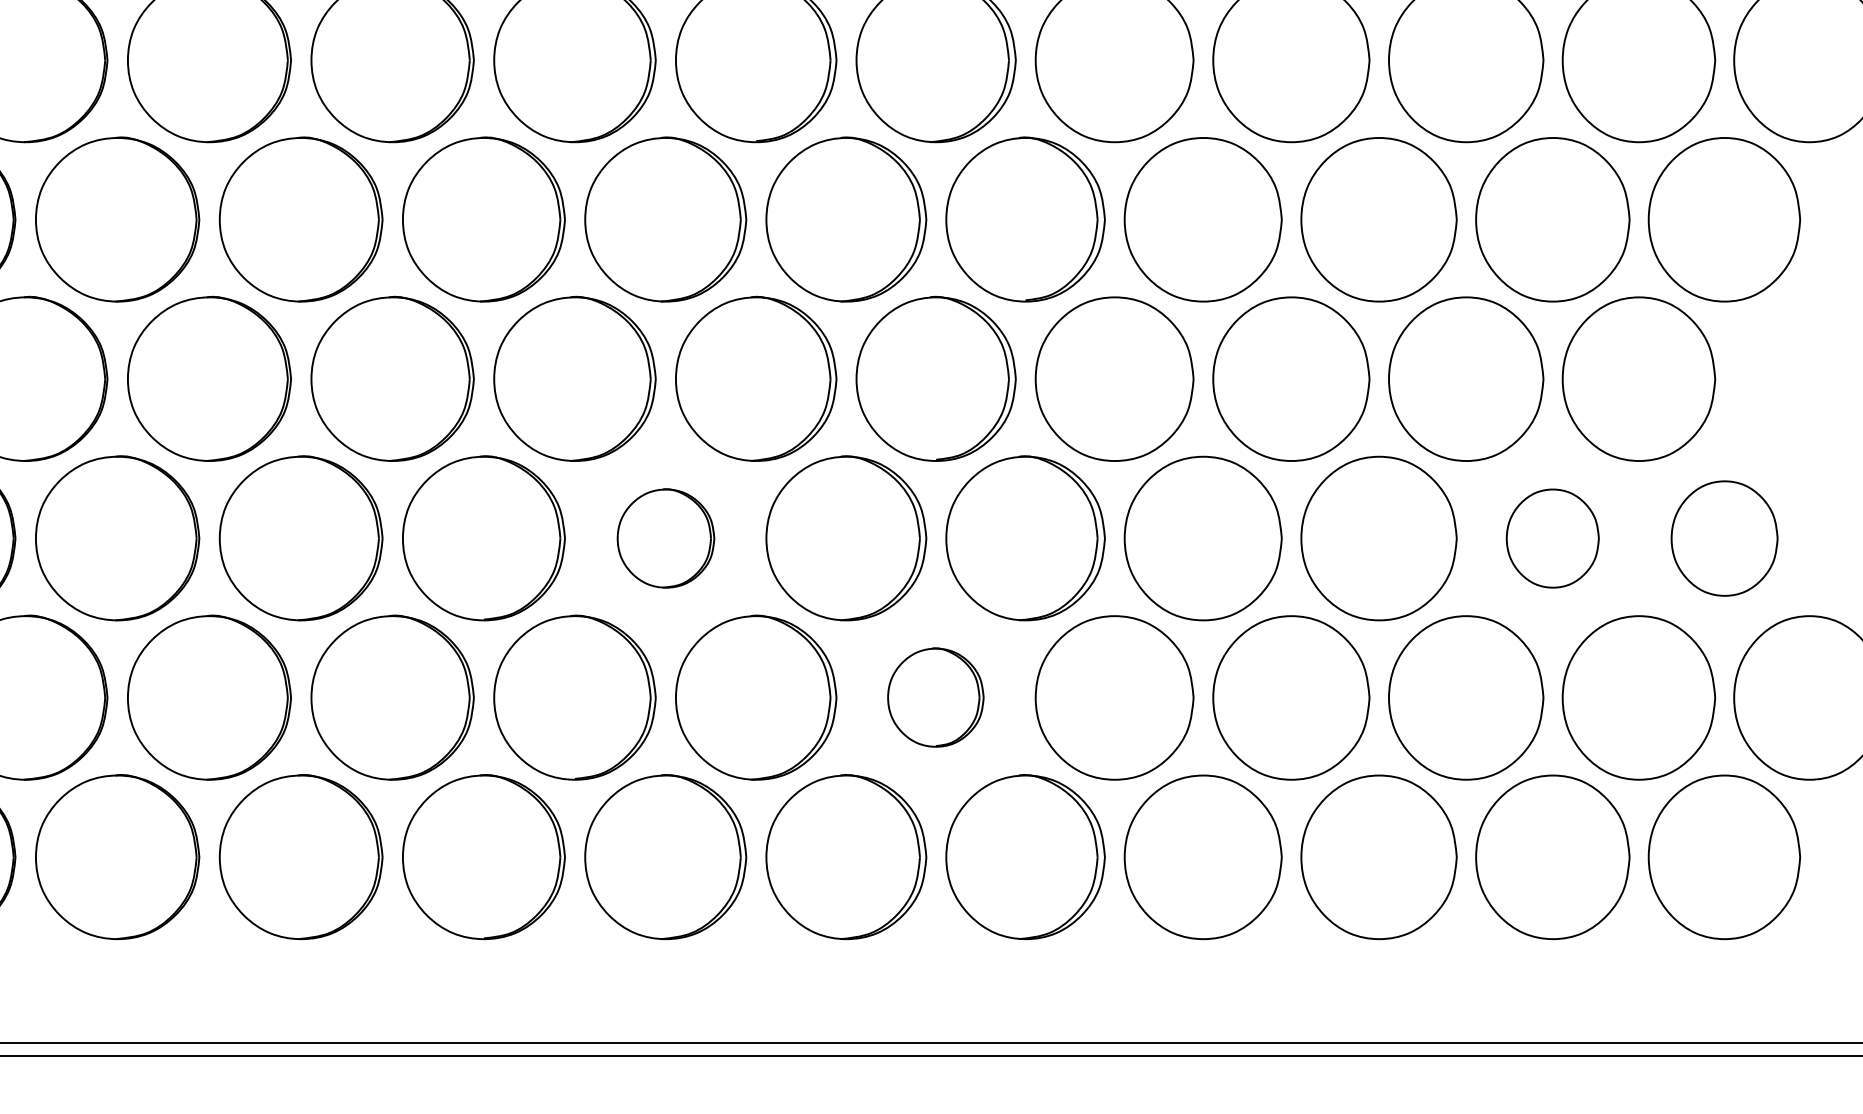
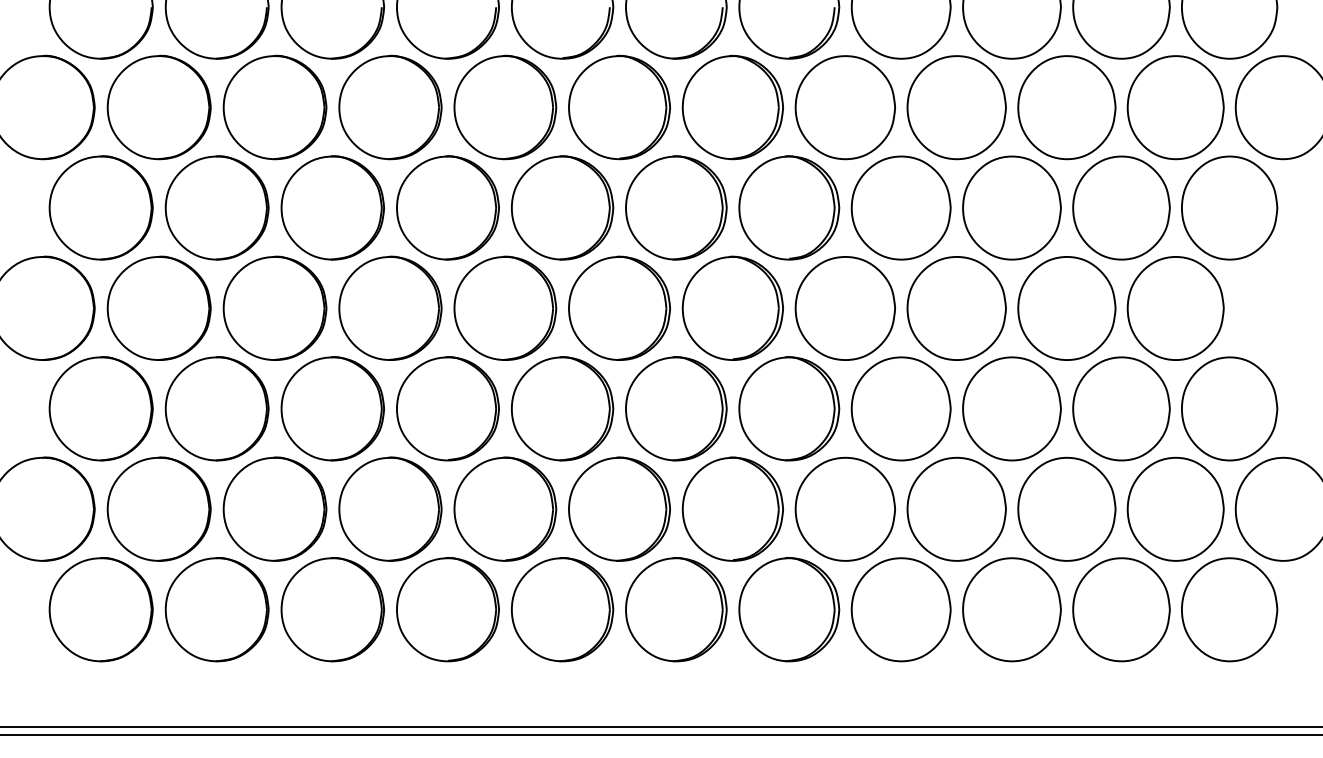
part: (665, 537) -> (562, 408), size x1.67
part: (1552, 537) -> (1121, 408), size x1.67
part: (1724, 537) -> (1229, 408), size x1.43
part: (935, 696) -> (732, 508), size x1.67

